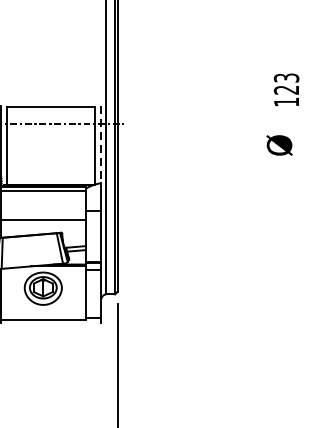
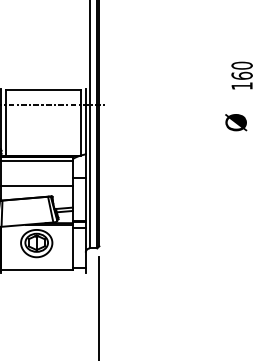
text: (285, 83) -> (241, 70), 123 -> 160
line: (101, 144) -> (85, 121), dashed -> solid

